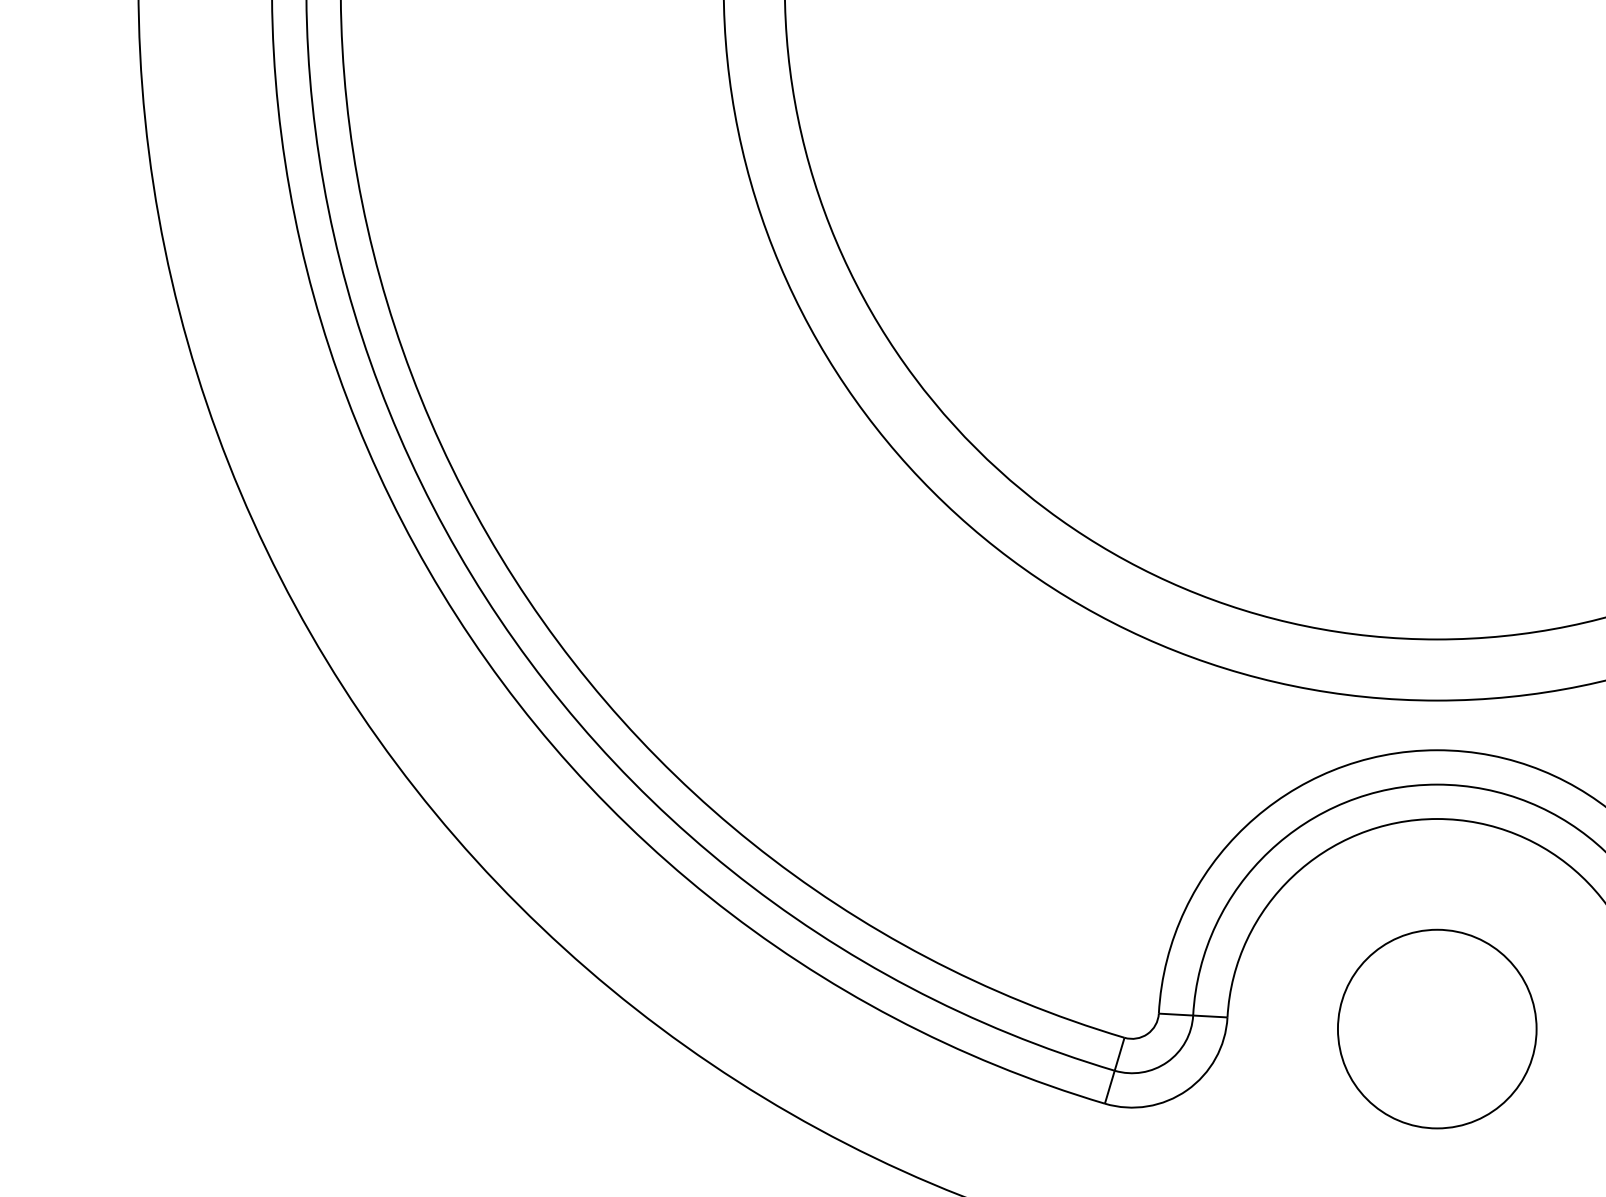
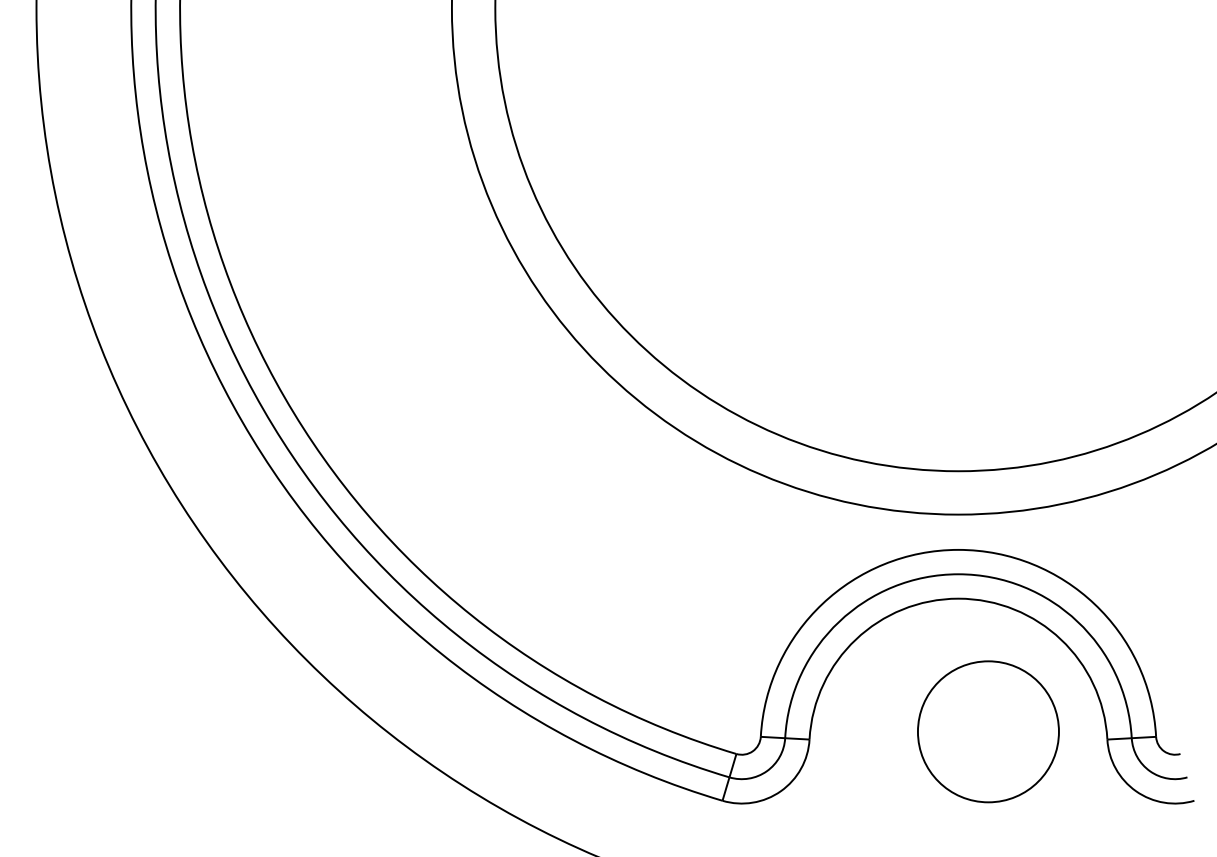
circle: (1437, 1028) -> (988, 731), moved

